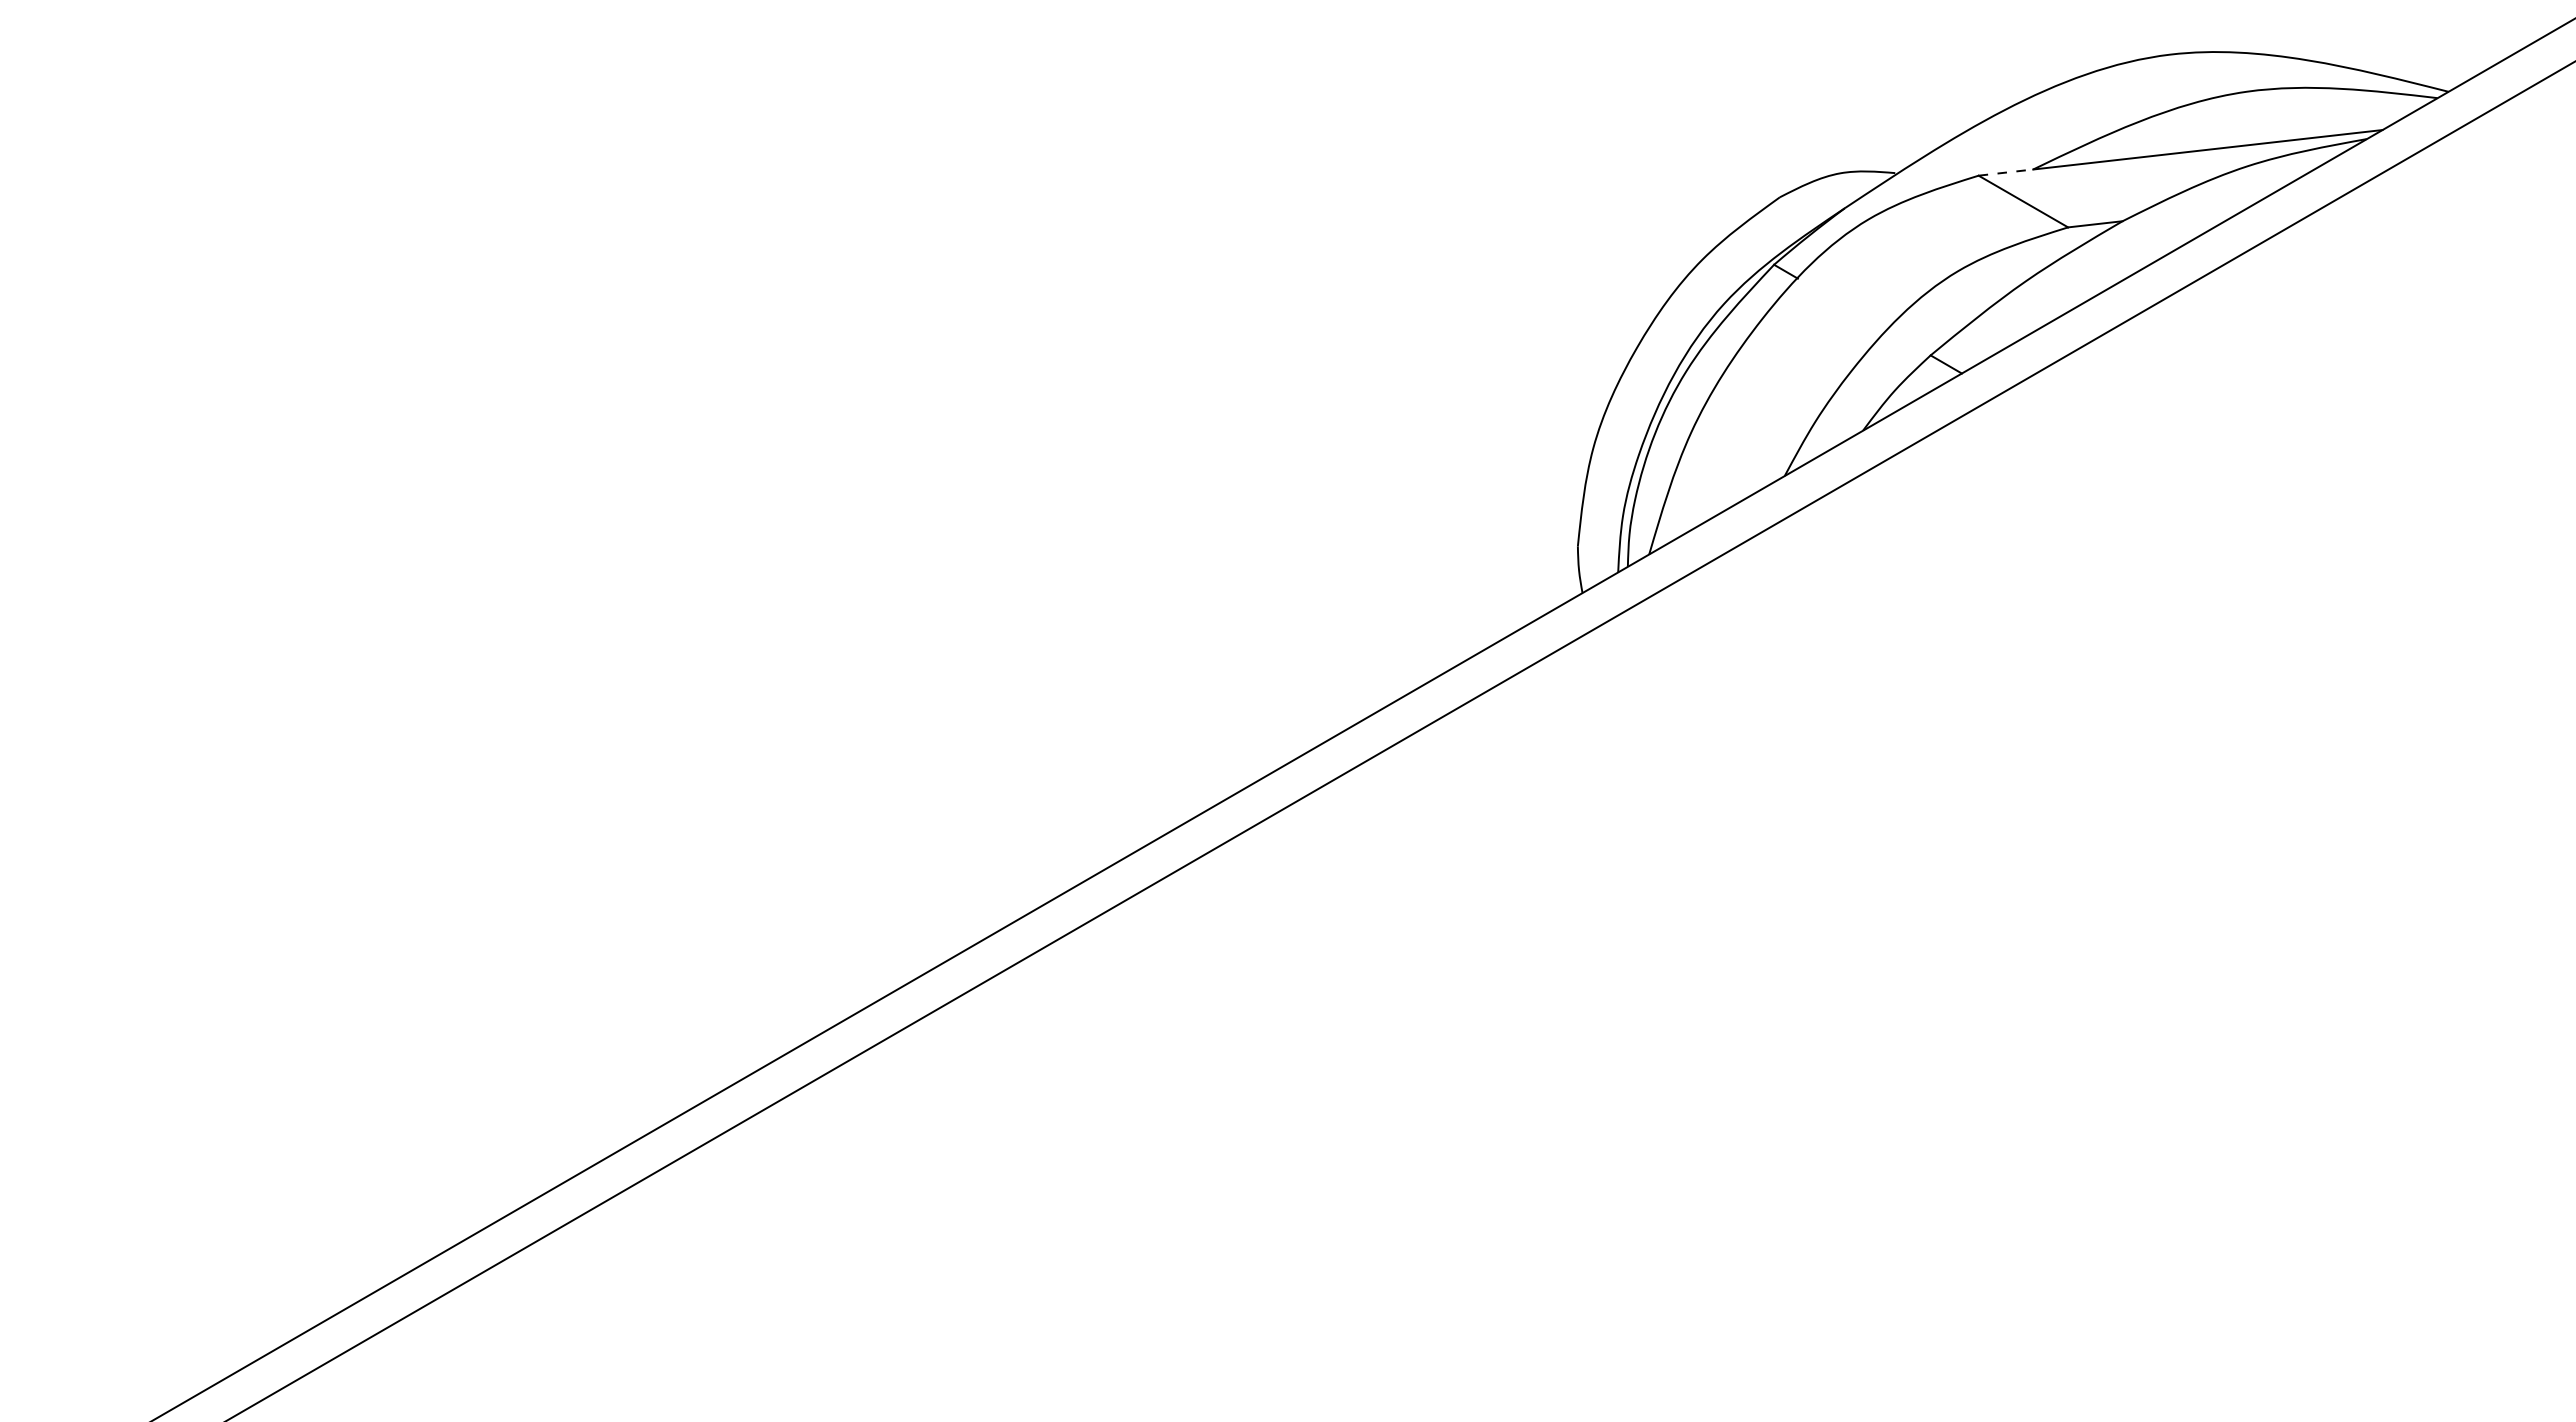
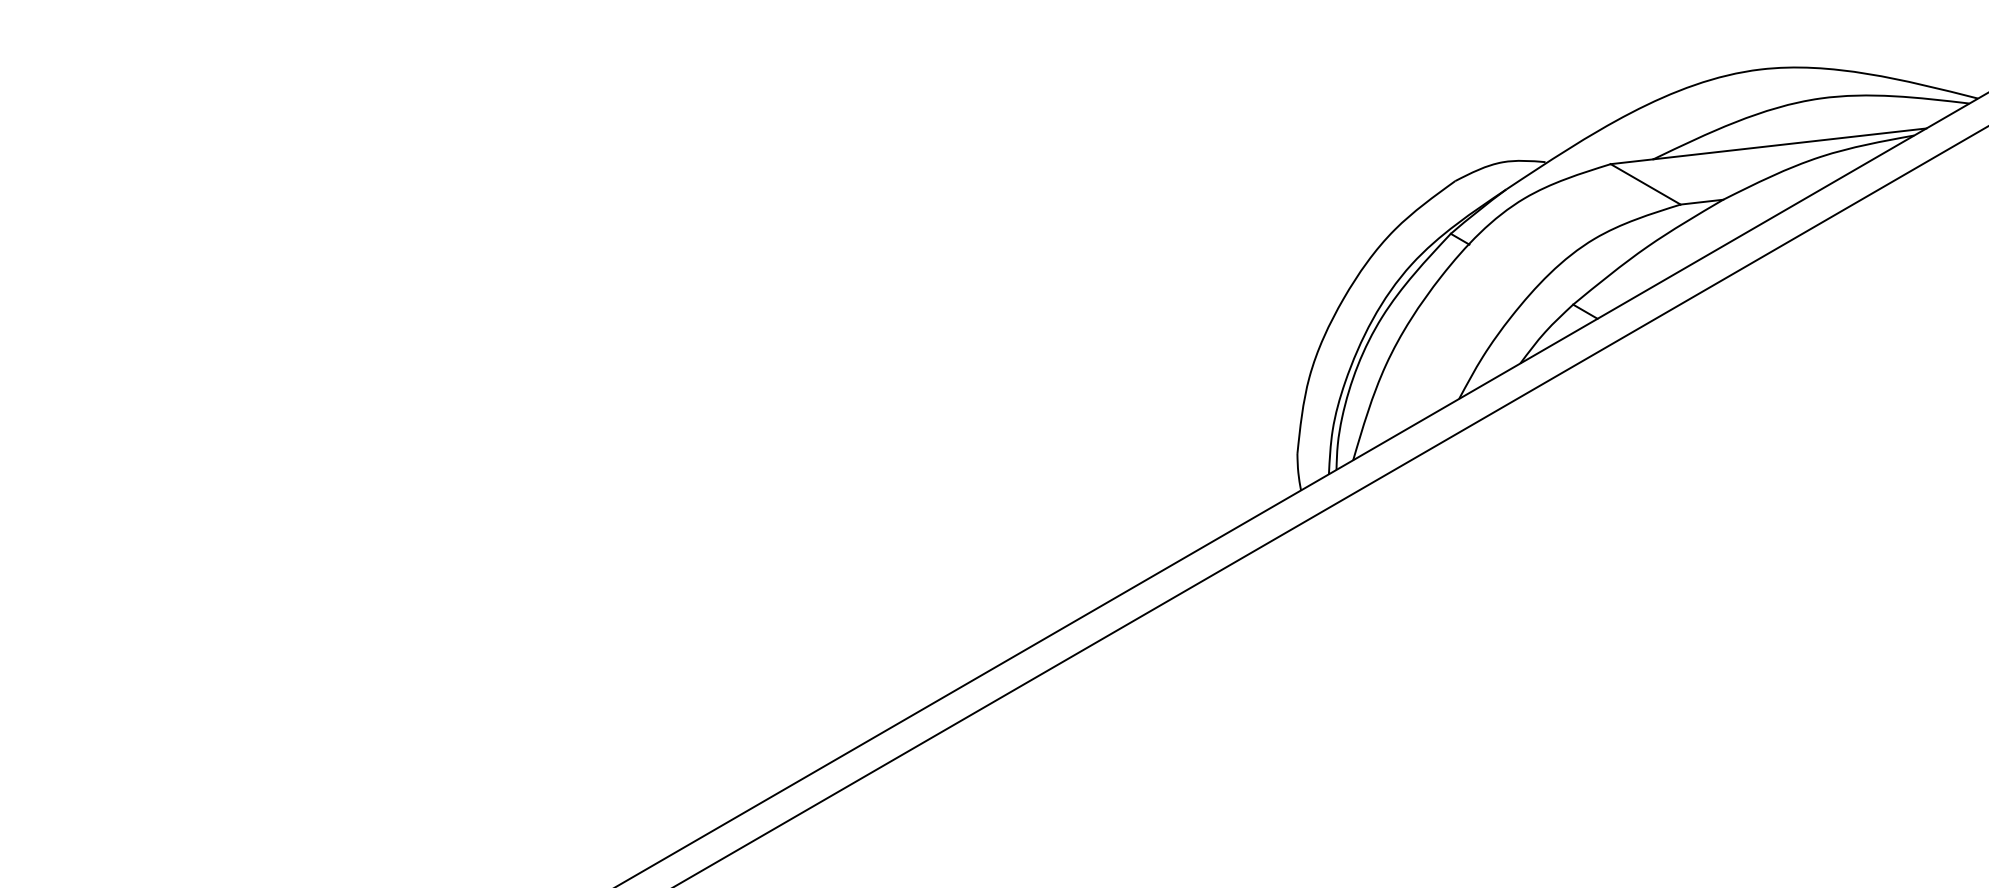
line: (2006, 172) -> (1632, 161), dashed -> solid

